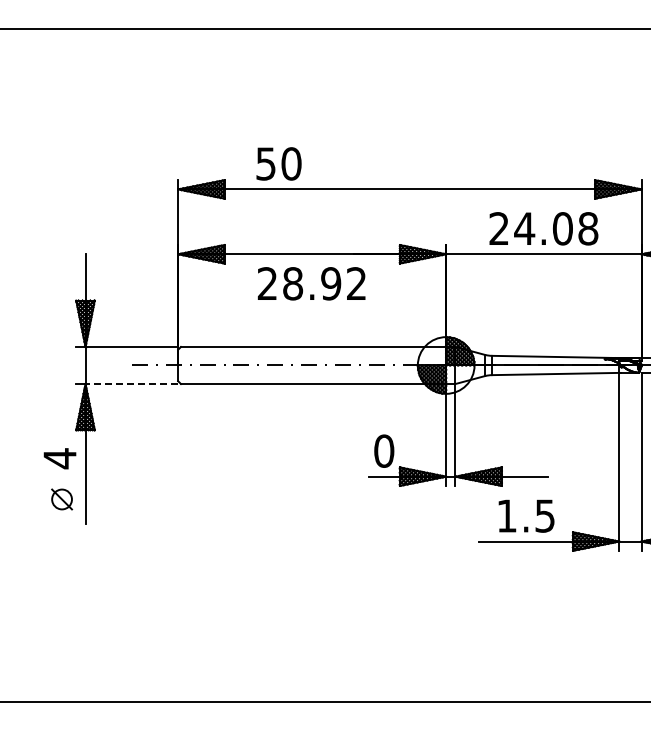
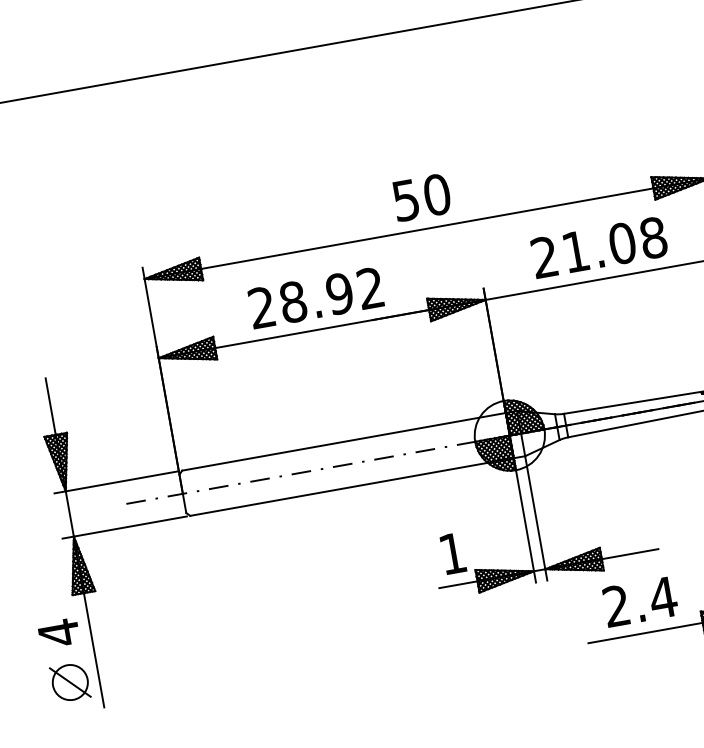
text: (278, 163) -> (421, 197), moved
text: (524, 228) -> (575, 251), 24.08 -> 21.08
text: (311, 283) -> (315, 297), moved
line: (131, 384) -> (130, 527), dashed -> solid
text: (384, 450) -> (453, 552), 0 -> 1
part: (61, 499) -> (69, 682), size x1.43
text: (526, 515) -> (640, 601), 1.5 -> 2.4

